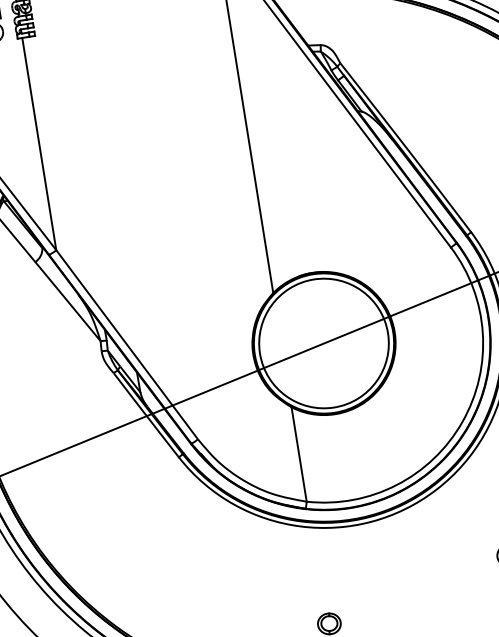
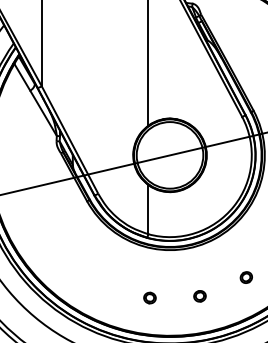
part: (424, 605) -> (199, 296), added

